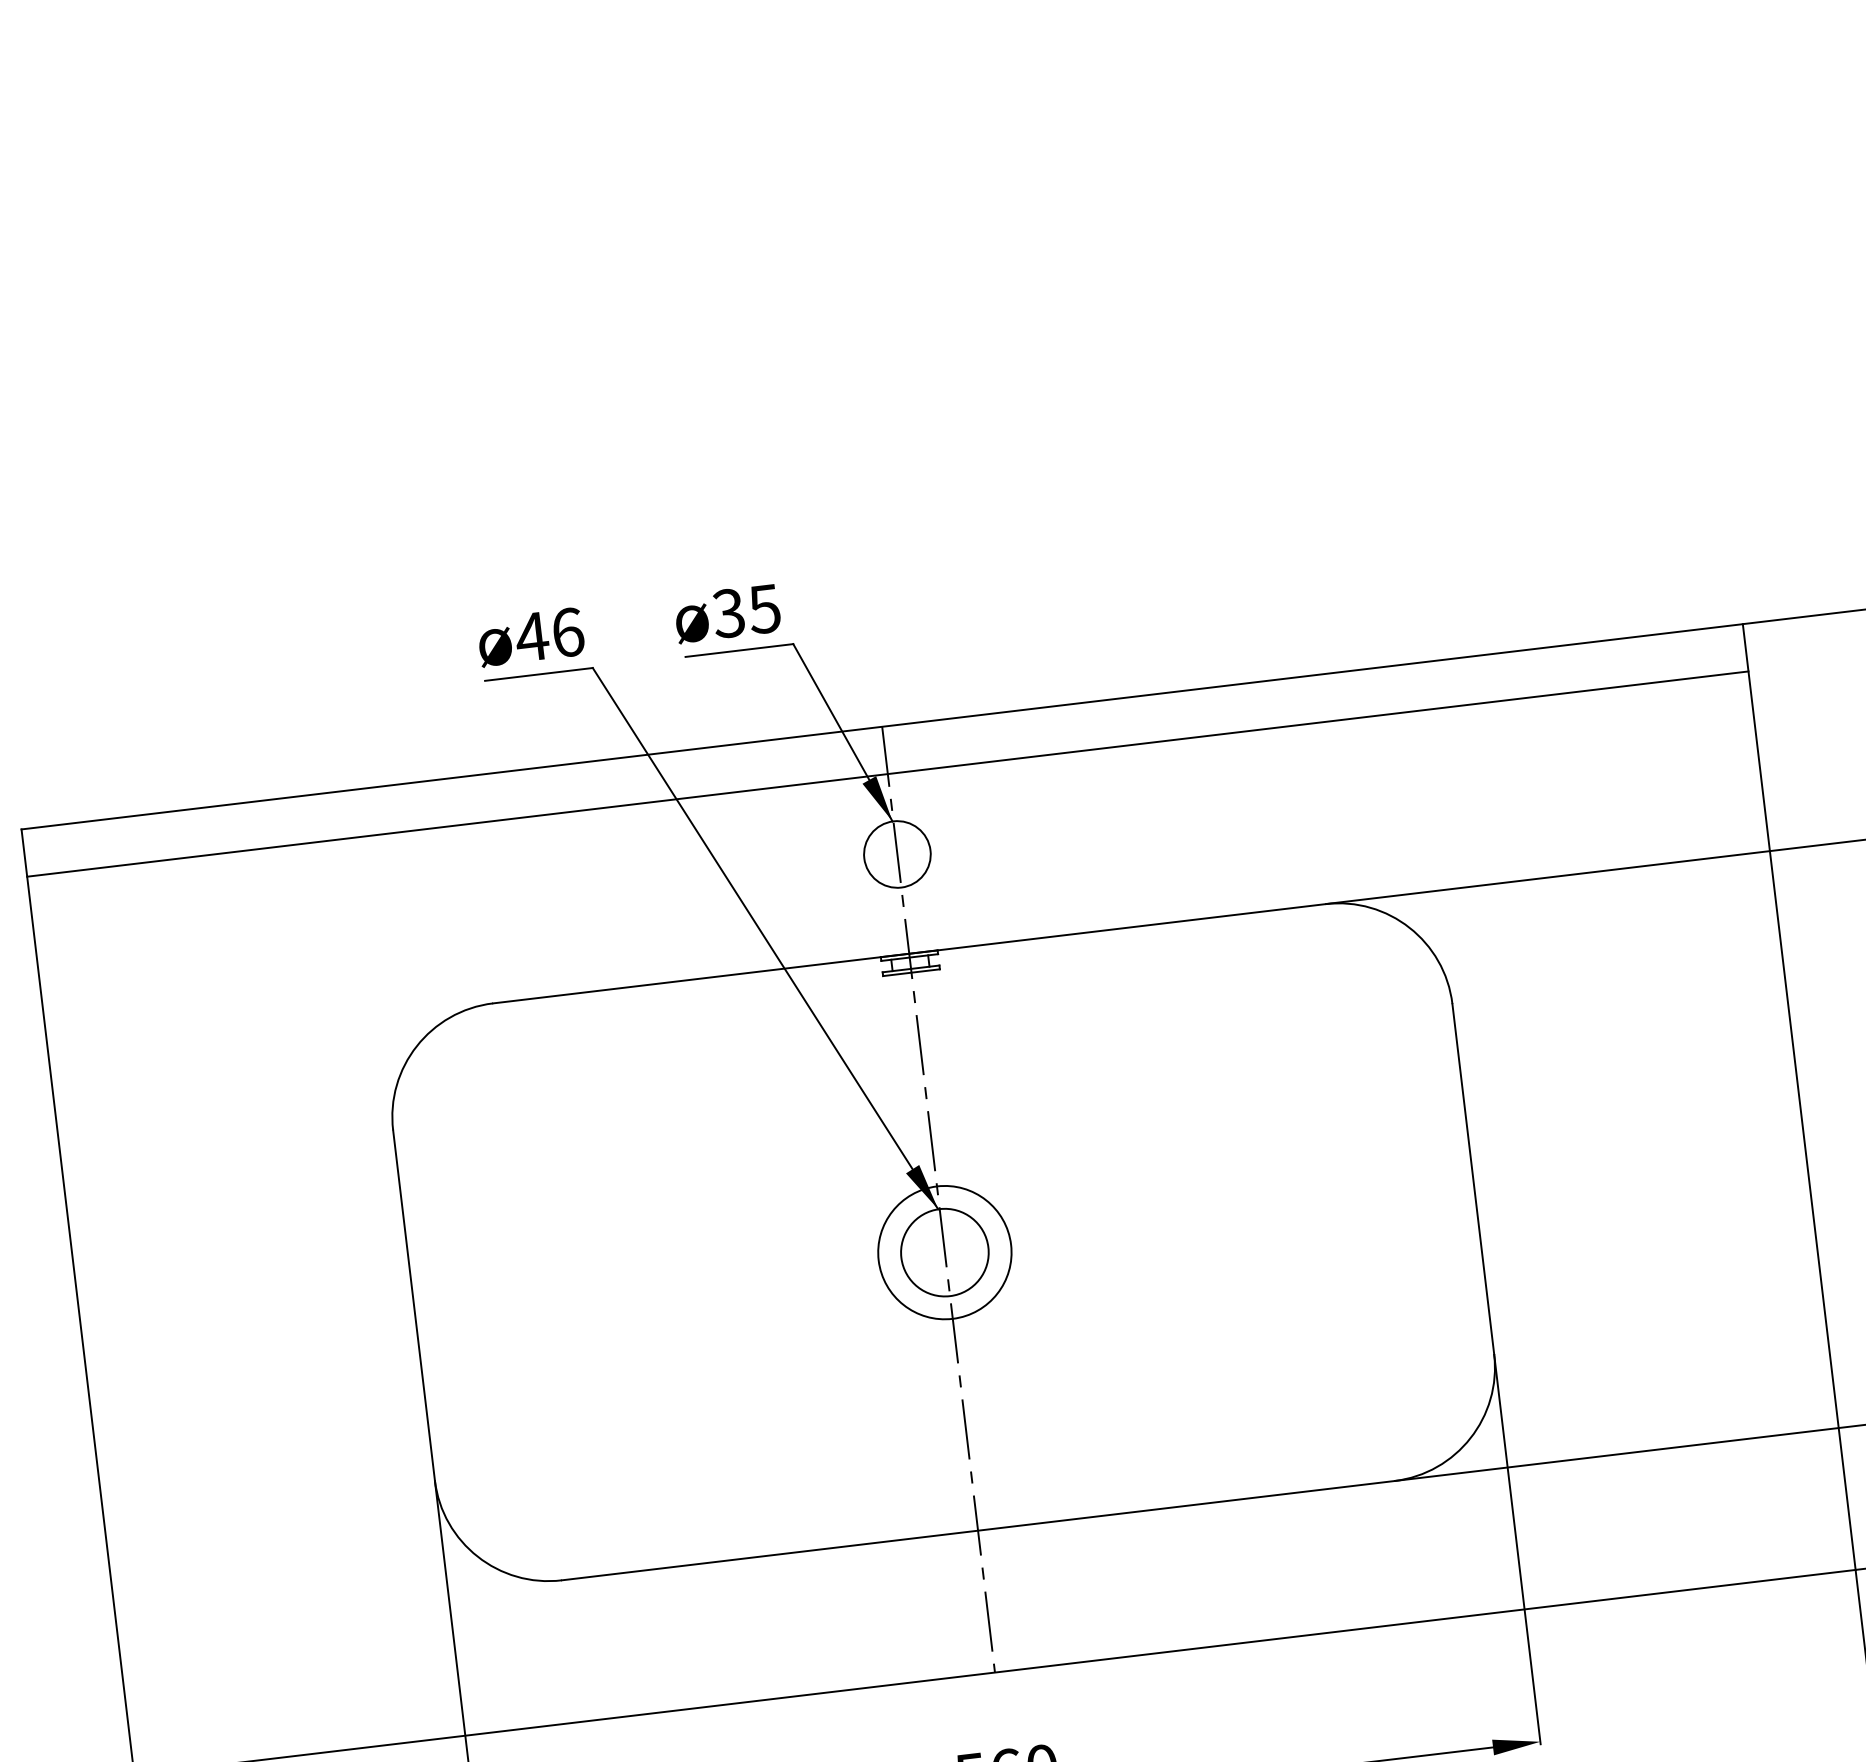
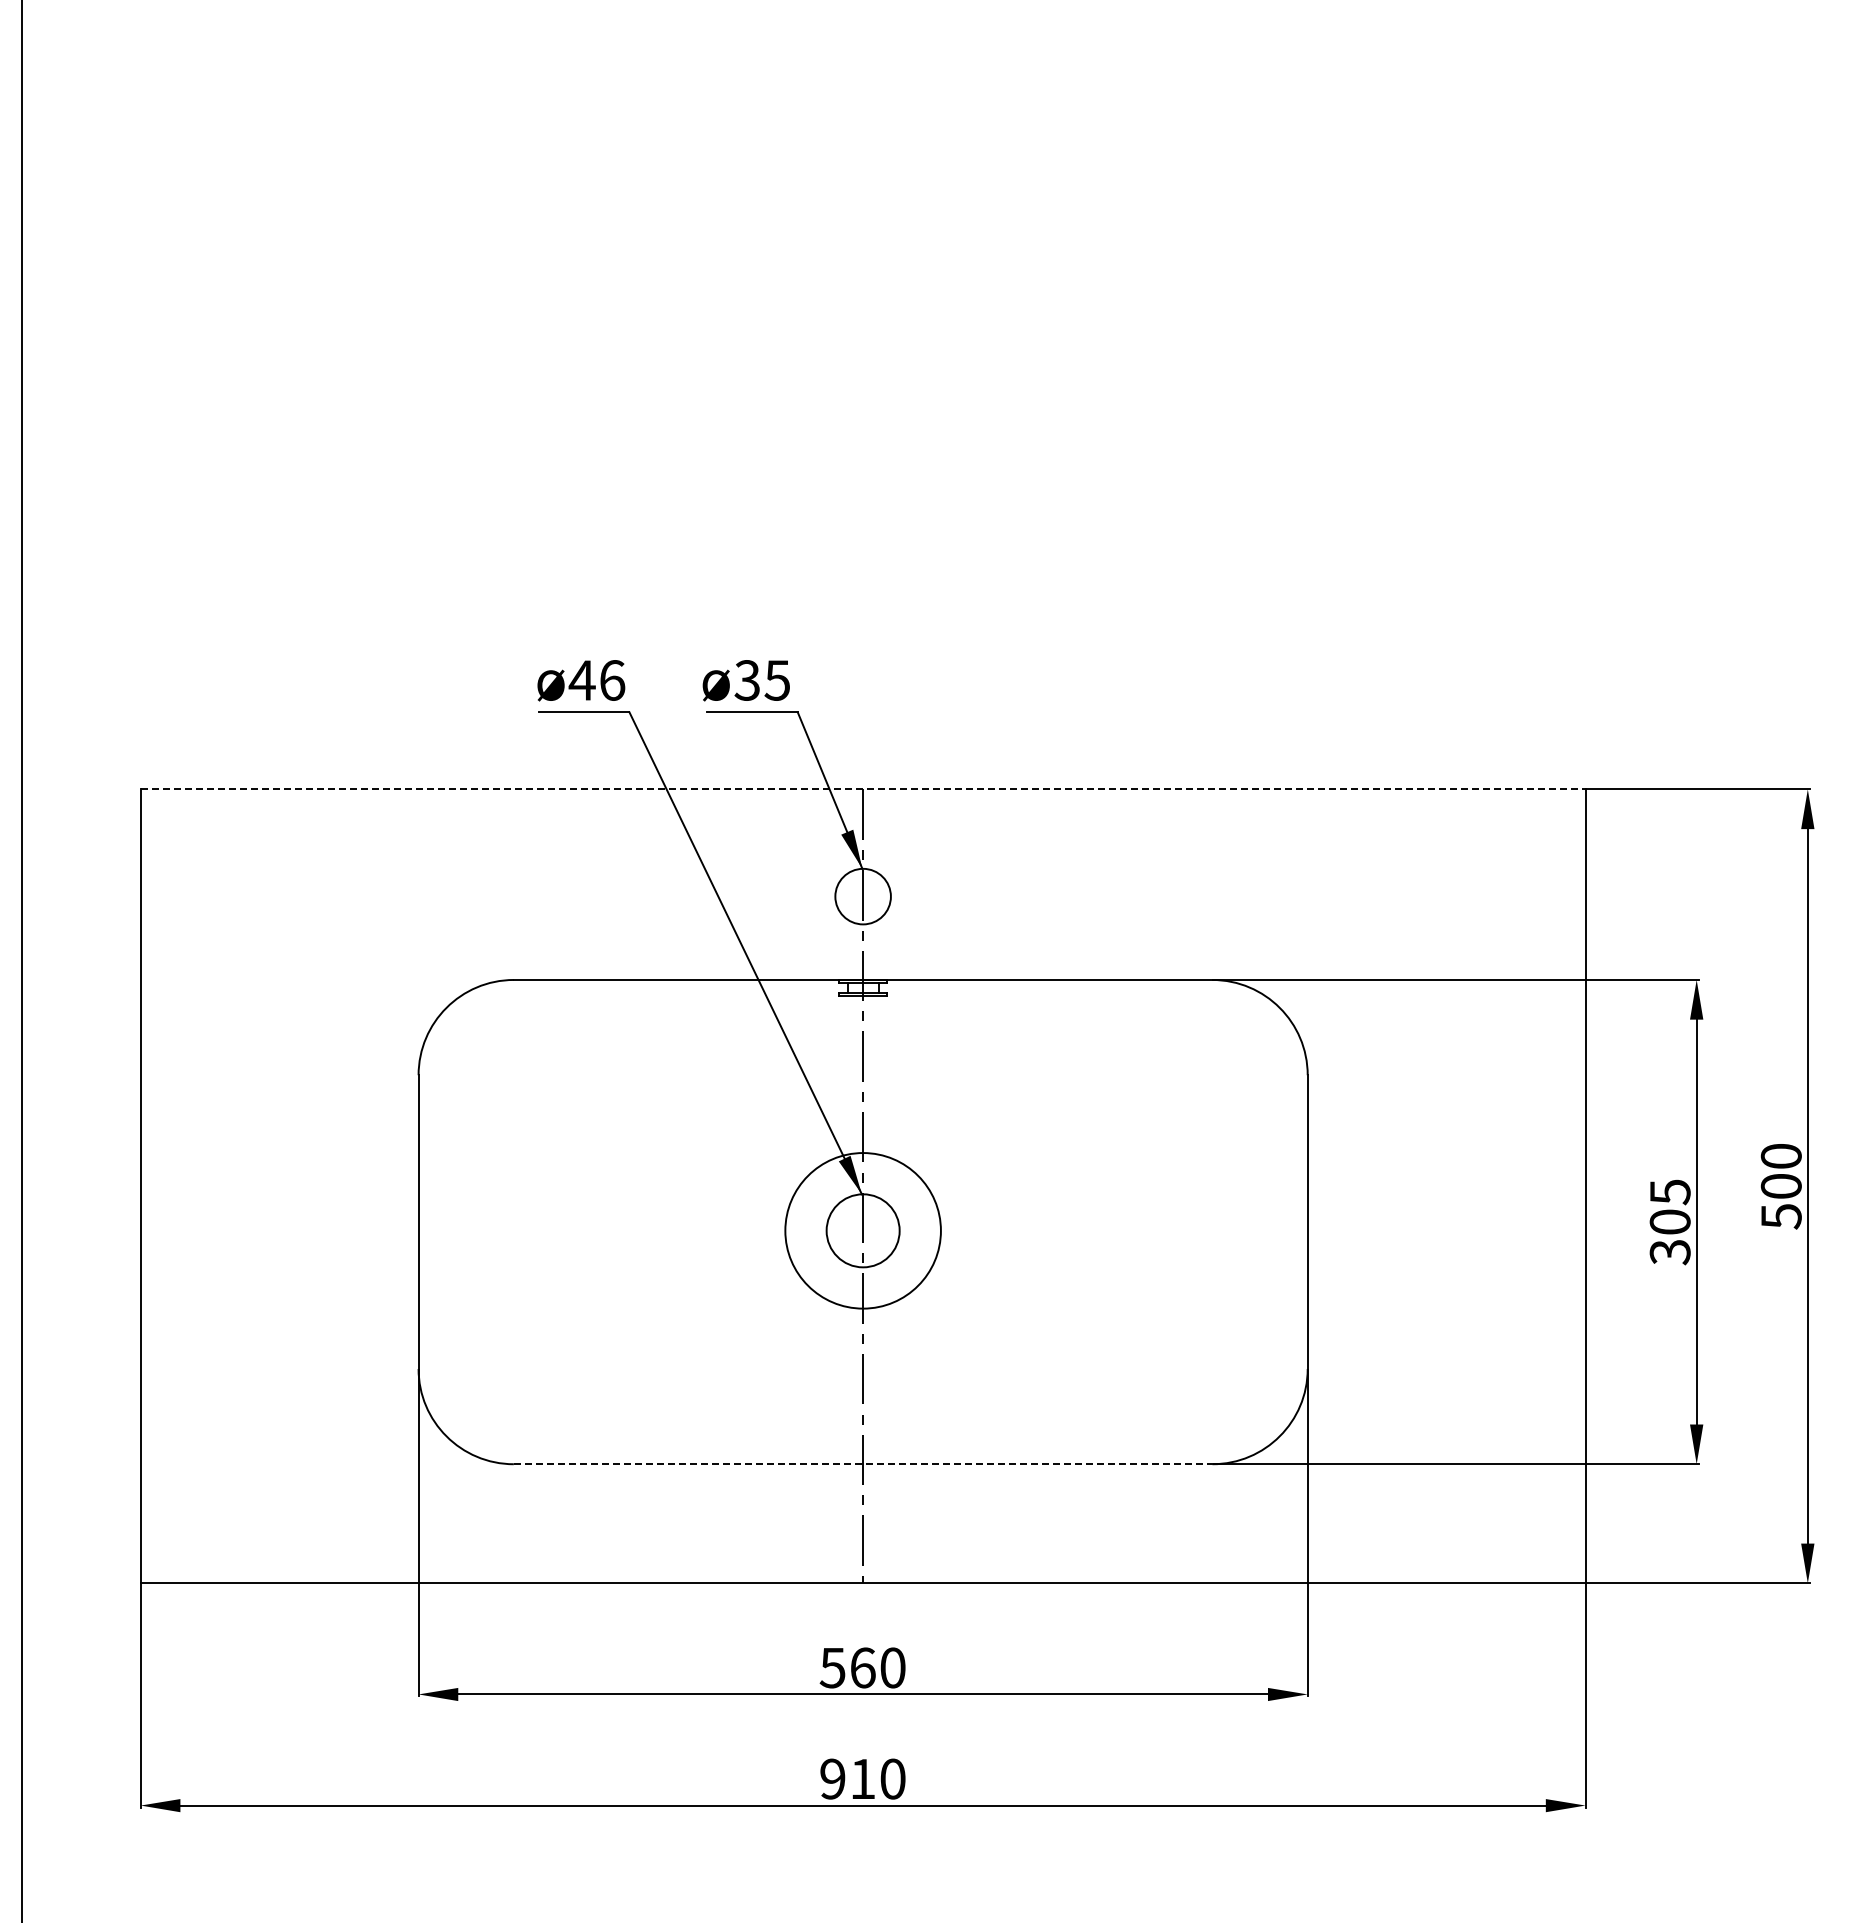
line: (882, 726) -> (863, 789), solid -> dashed
line: (887, 774) -> (862, 829), removed
circle: (944, 1252) -> (862, 1230), size x1.4
line: (978, 1530) -> (863, 1464), solid -> dashed

